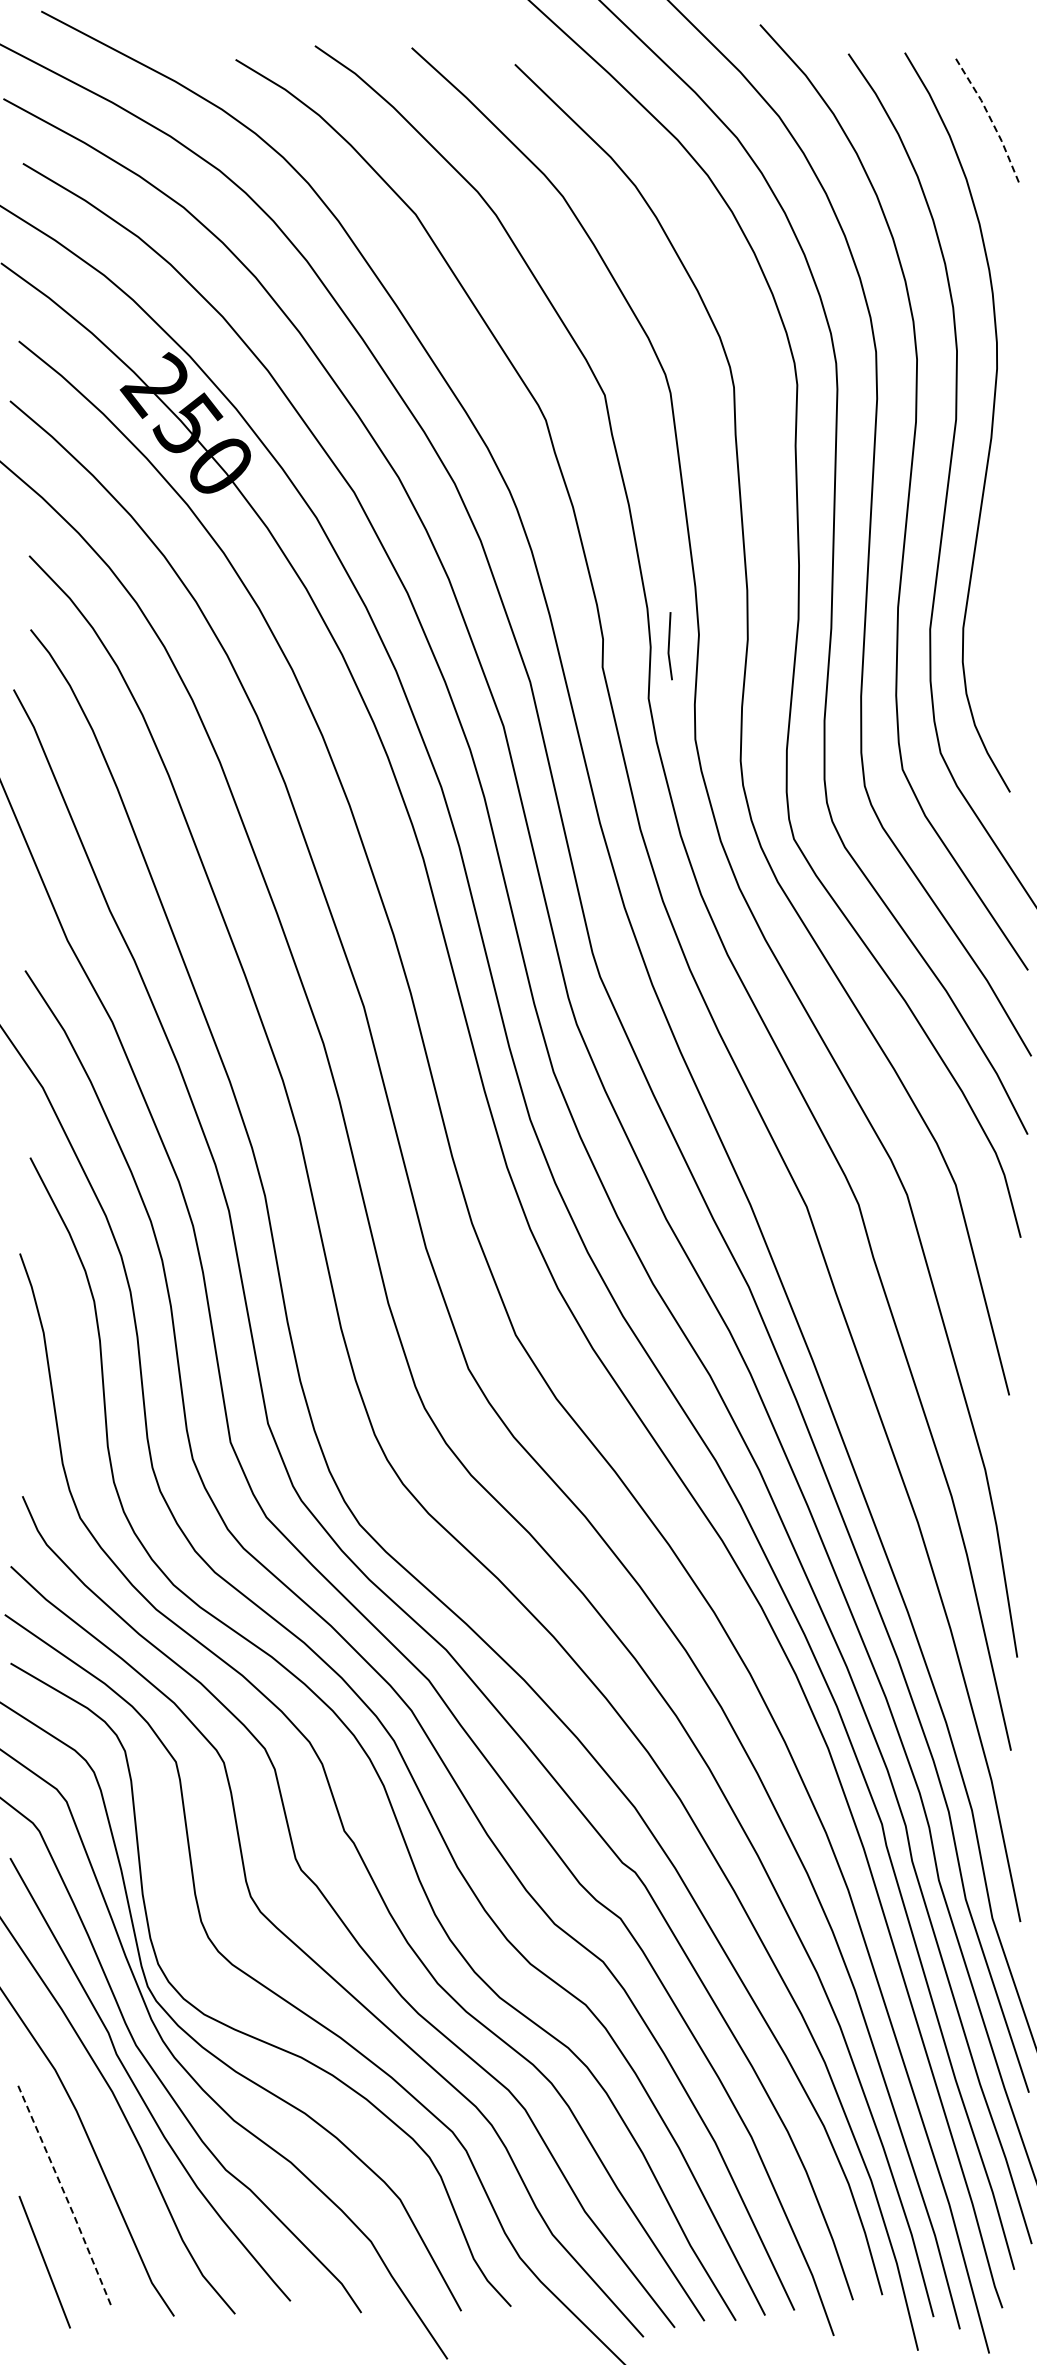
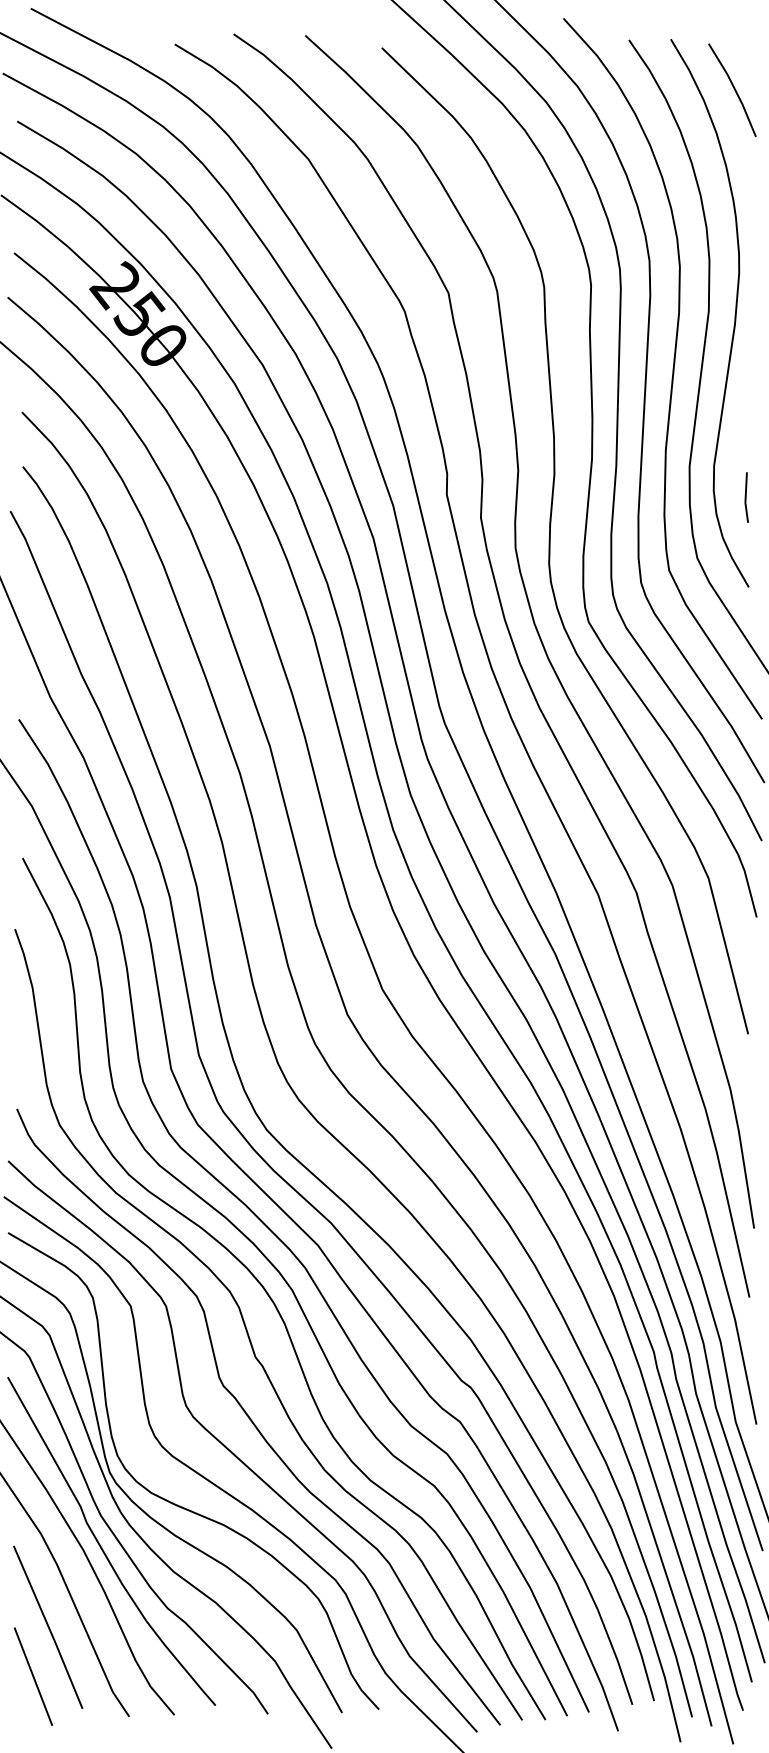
line: (991, 120) -> (735, 89), dashed -> solid
line: (669, 646) -> (746, 497), moved
line: (65, 2196) -> (48, 1627), dashed -> solid

